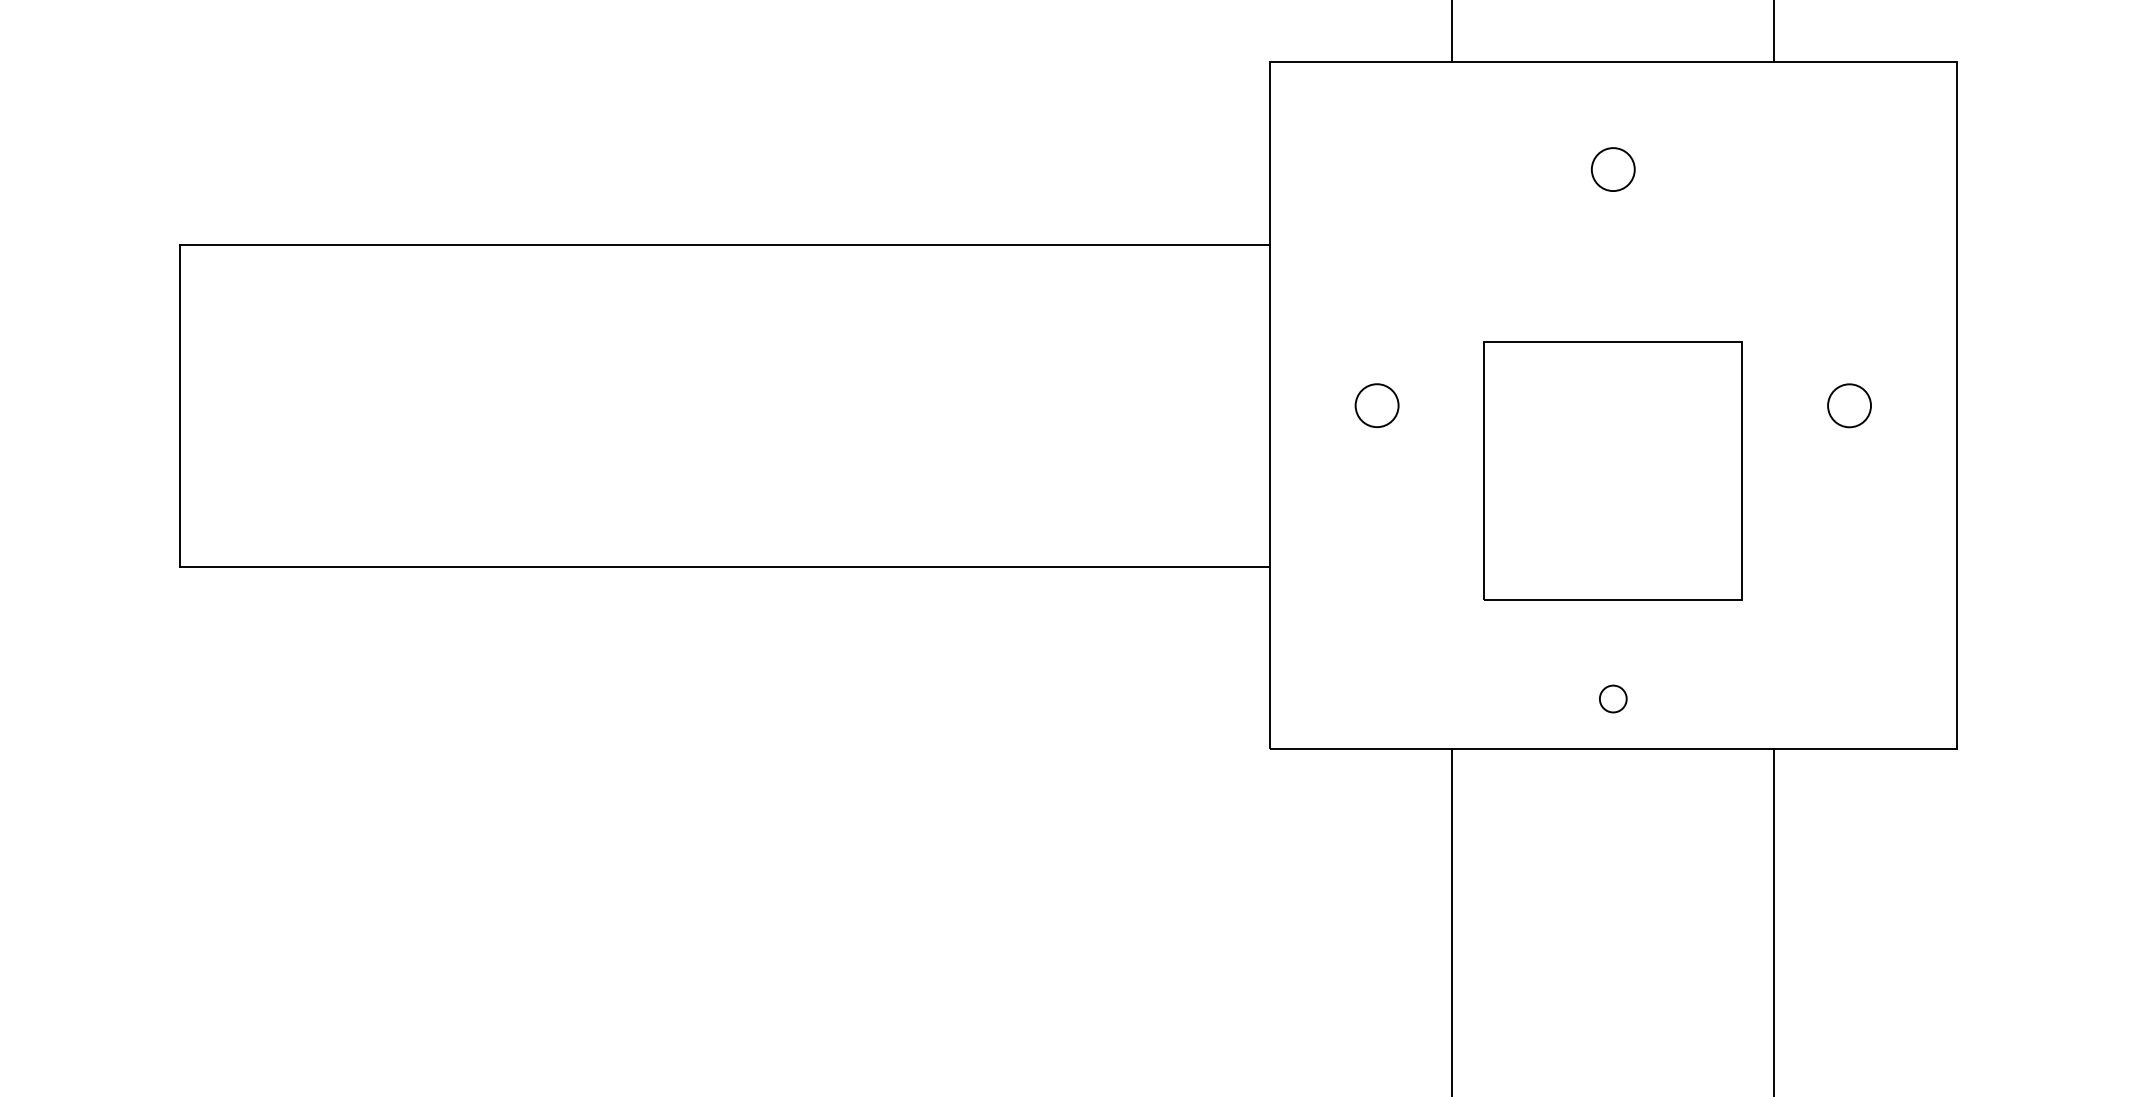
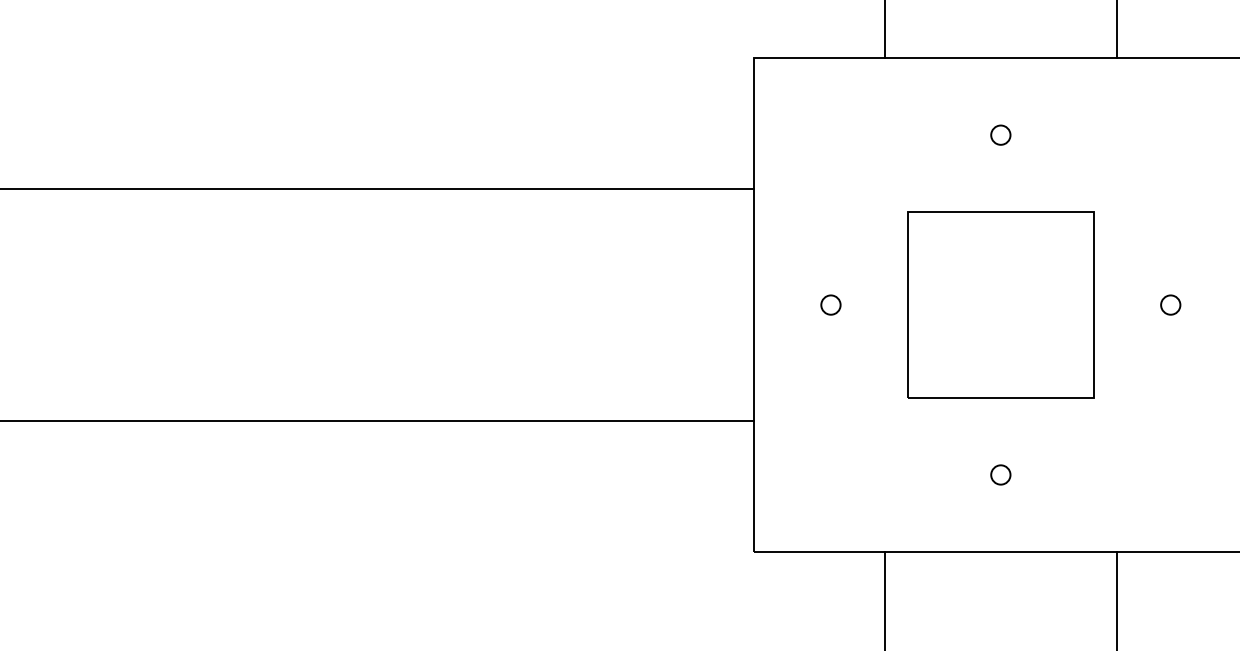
circle: (1612, 169) -> (1000, 135), size x0.62
circle: (1376, 405) -> (830, 304), size x0.62
circle: (1849, 405) -> (1170, 304), size x0.62
part: (1612, 470) -> (1000, 304), moved
circle: (1613, 698) -> (1001, 474), moved

